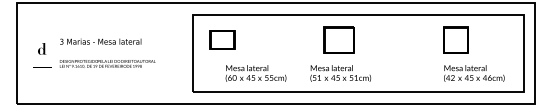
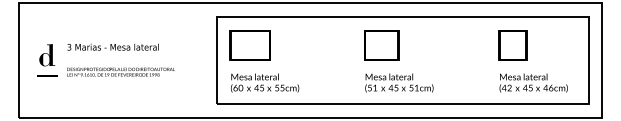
part: (221, 40) -> (249, 45), size x1.43
part: (42, 49) -> (47, 55), size x1.67
text: (256, 73) -> (265, 82), moved
text: (340, 73) -> (399, 82), moved

